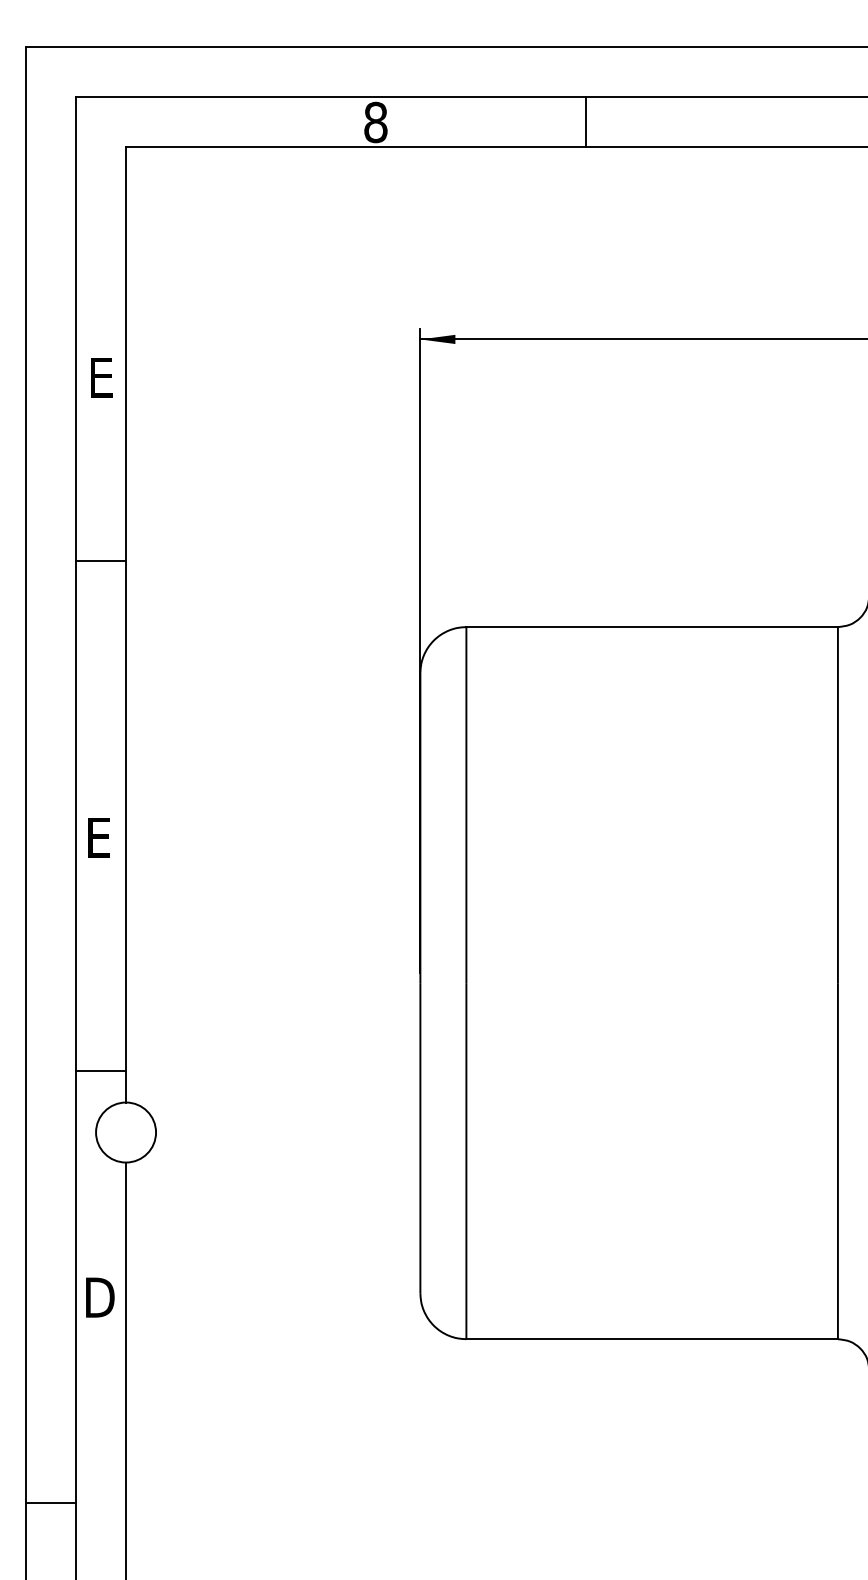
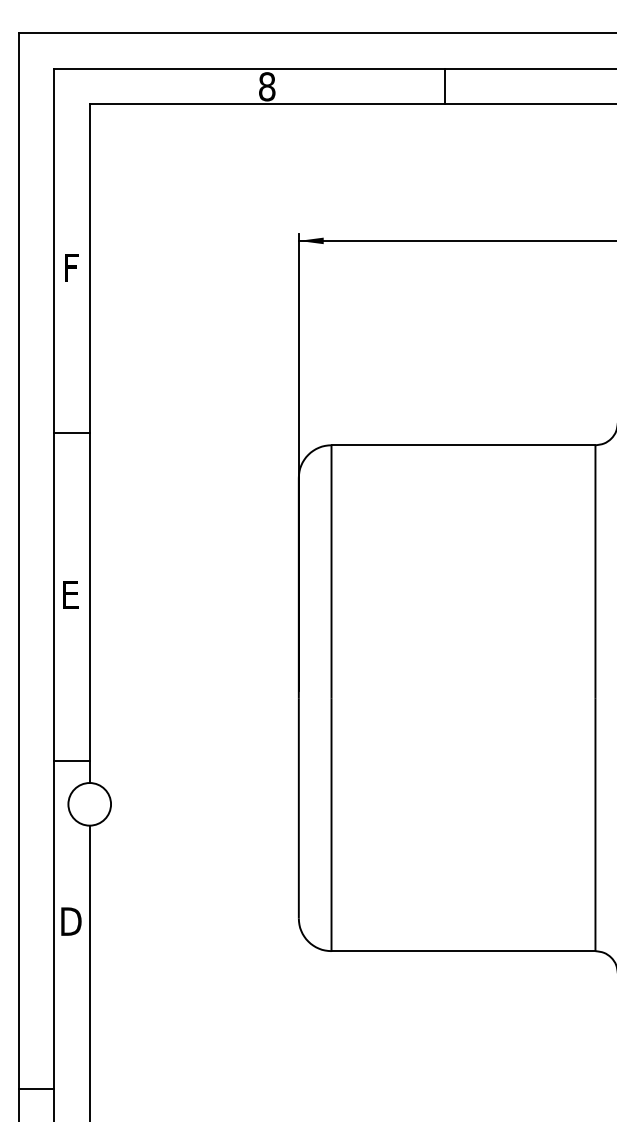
line: (586, 122) -> (445, 86), moved
text: (103, 377) -> (73, 267), E -> F
line: (101, 561) -> (72, 432), moved
line: (51, 1502) -> (36, 1088), moved

